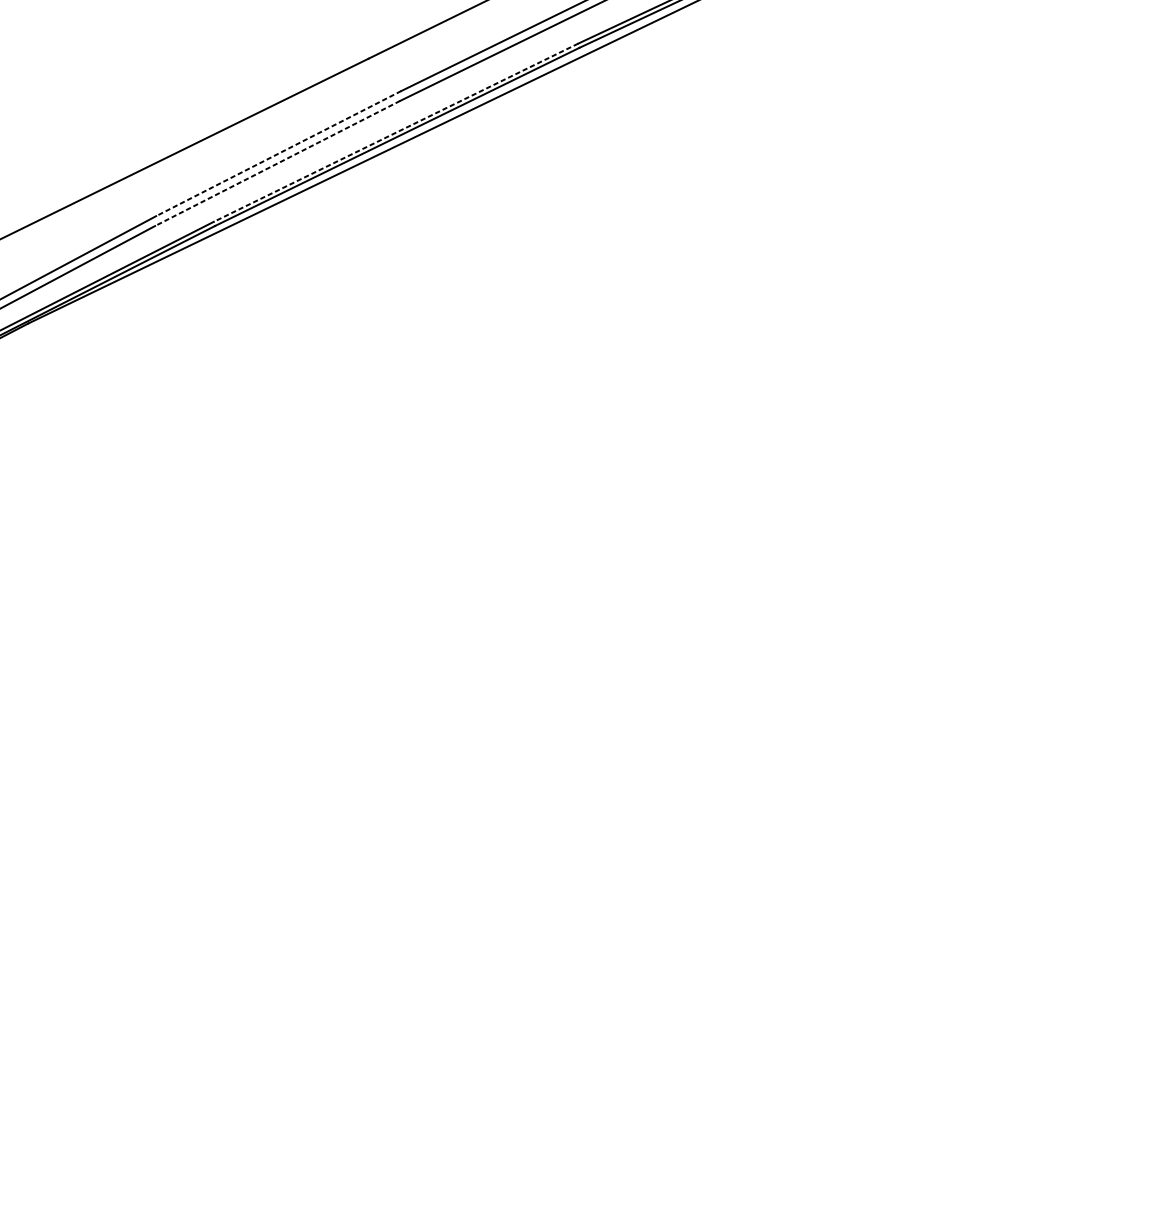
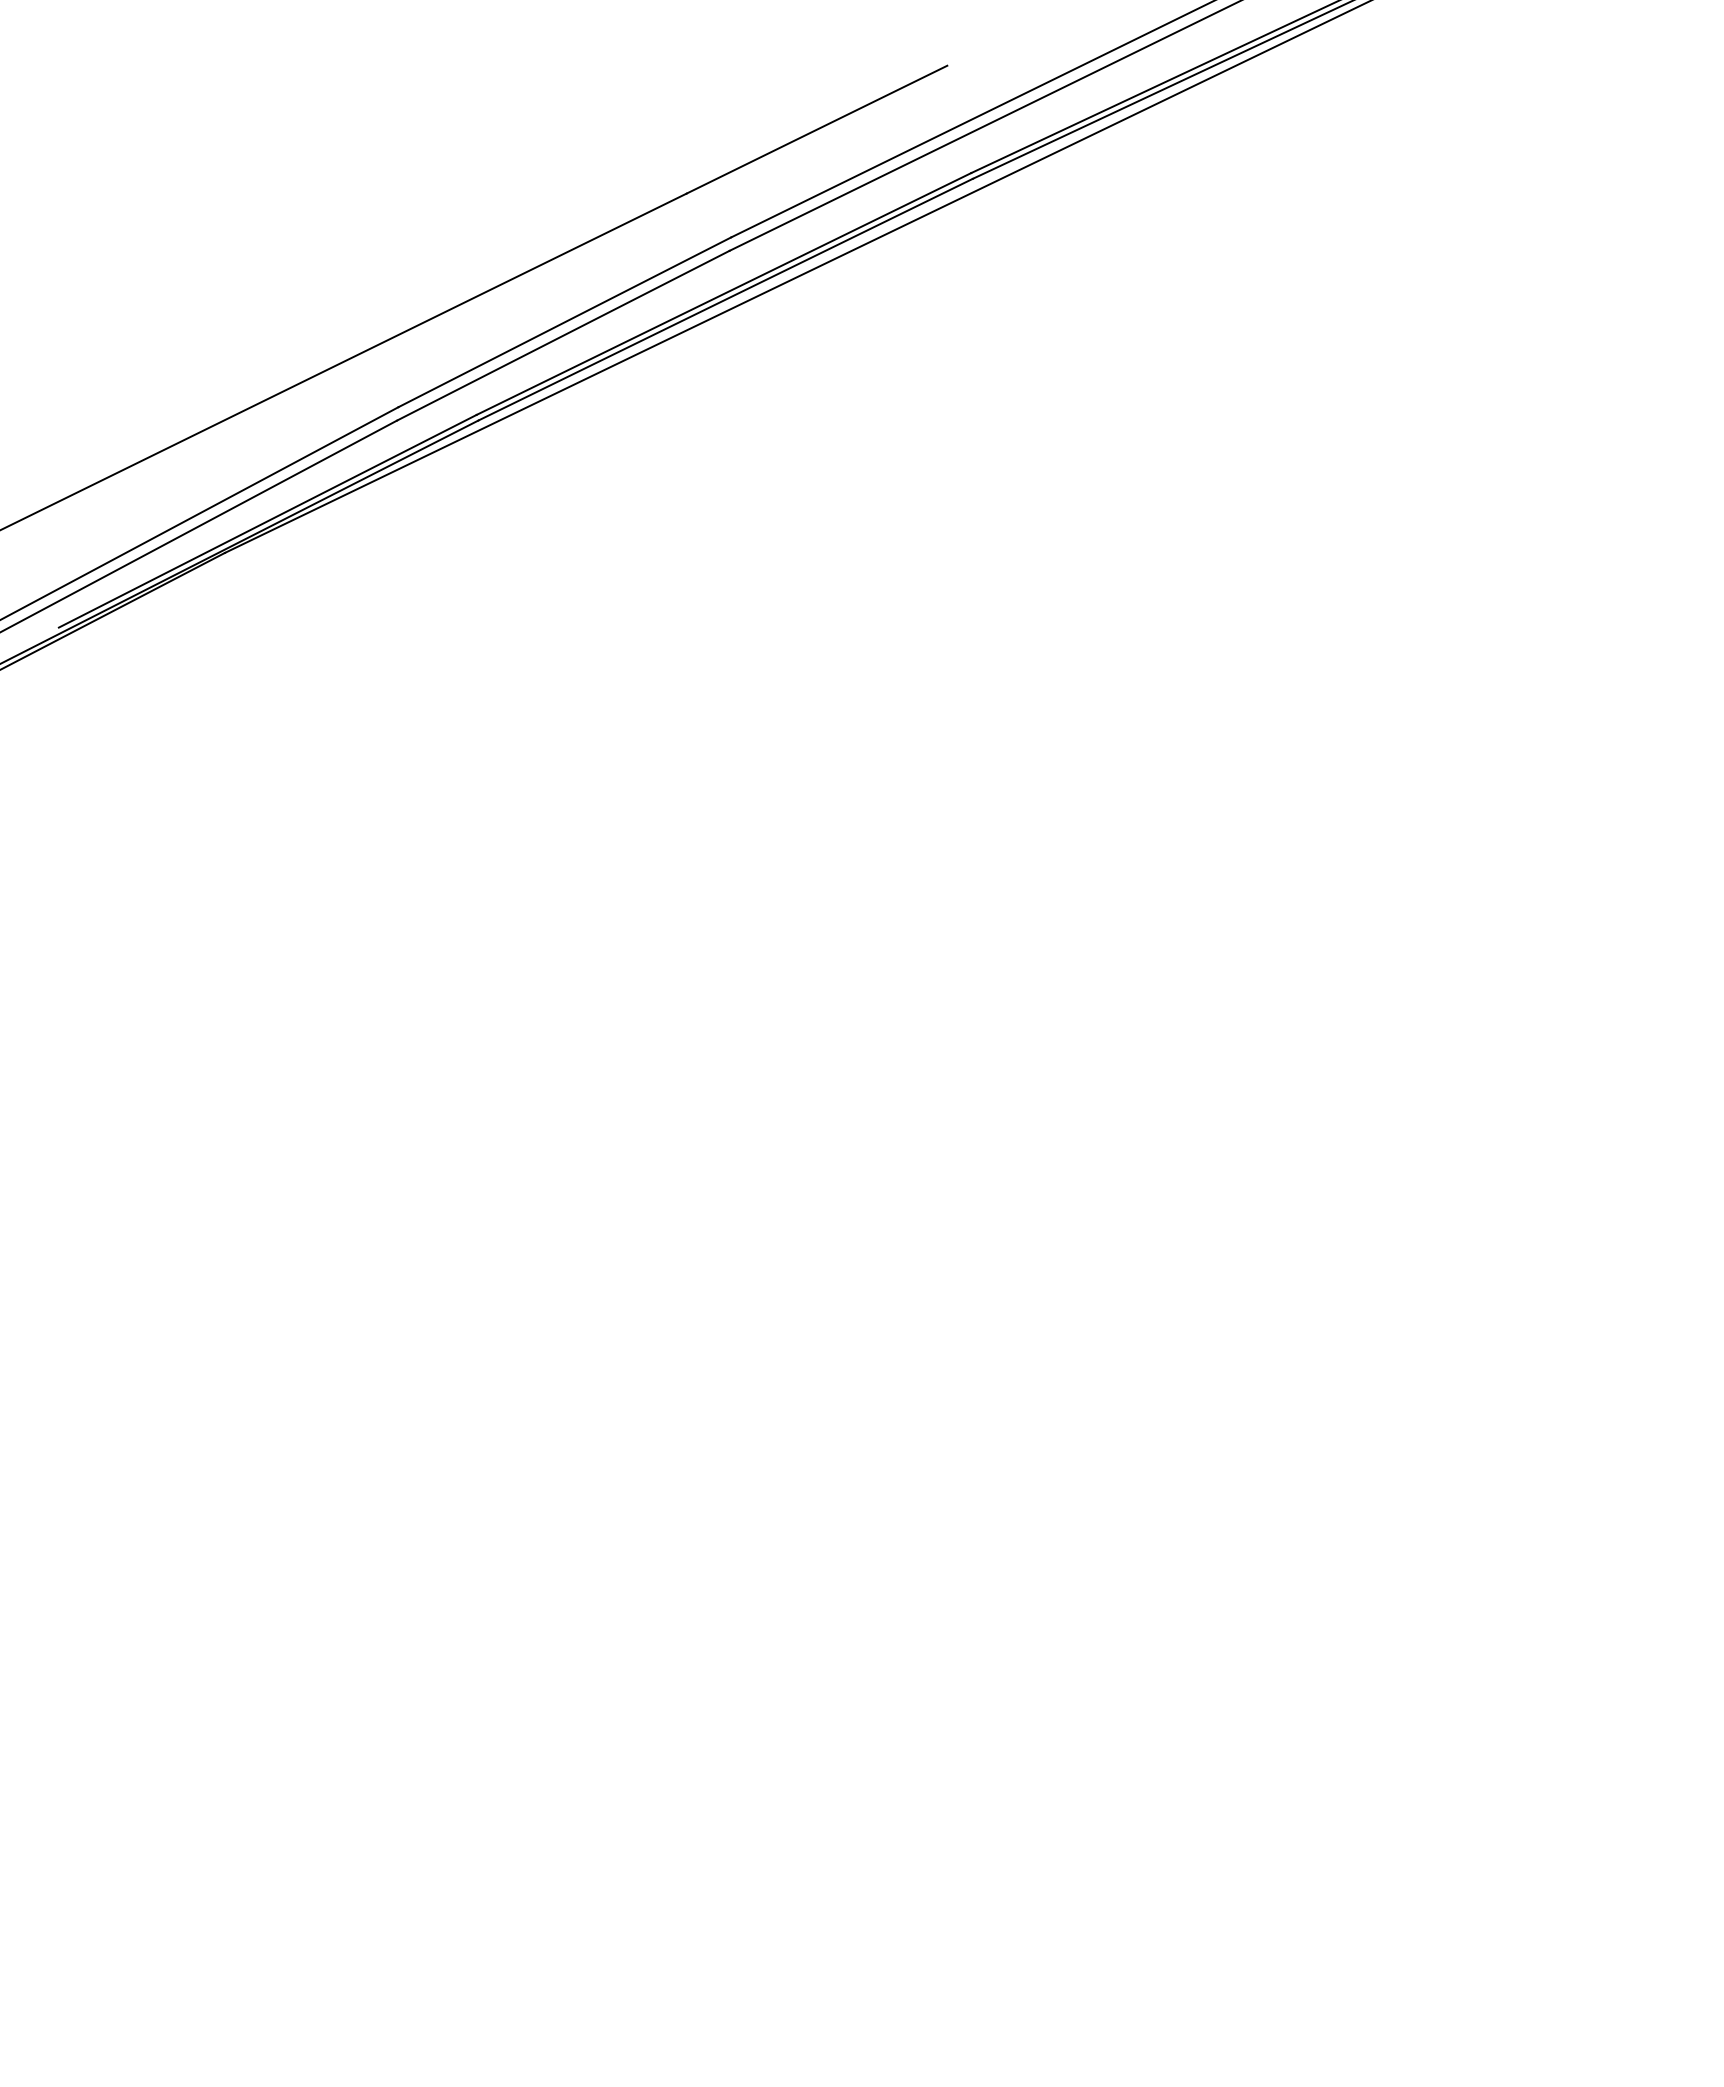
line: (395, 133) -> (723, 294), dashed -> solid
line: (278, 153) -> (564, 322), dashed -> solid
line: (277, 163) -> (563, 335), dashed -> solid

